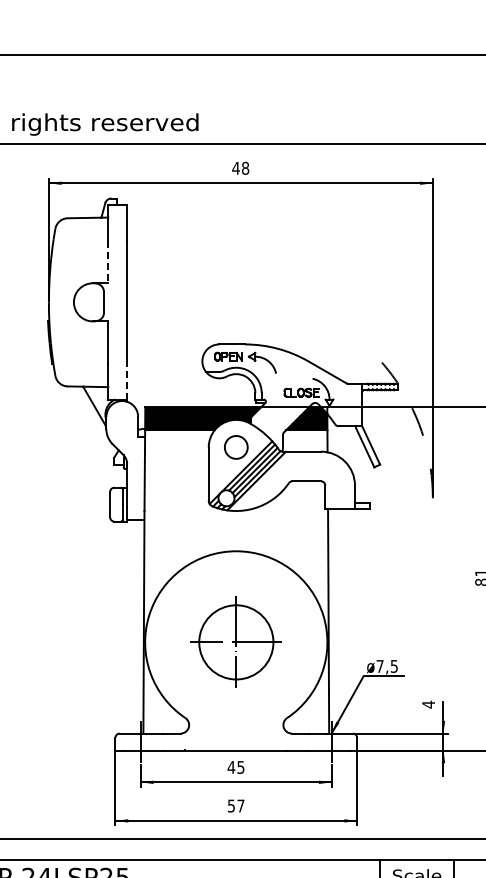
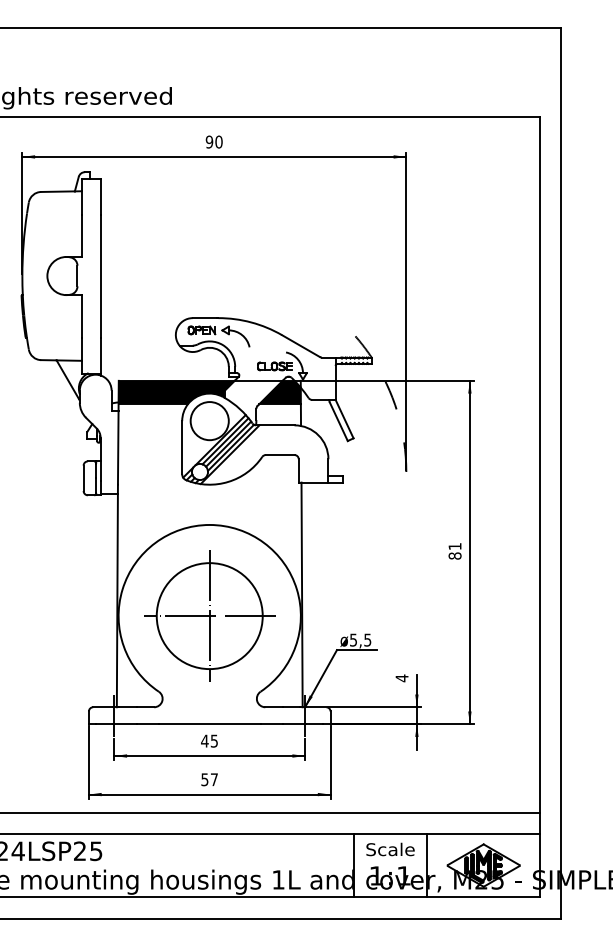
text: (240, 167) -> (213, 141), 48 -> 90
line: (108, 262) -> (81, 236), dashed -> solid
line: (127, 381) -> (100, 355), dashed -> solid
circle: (236, 447) -> (209, 421), size x1.67
part: (236, 641) -> (209, 615), size x1.43
text: (380, 665) -> (353, 639), ø7,5 -> ø5,5

